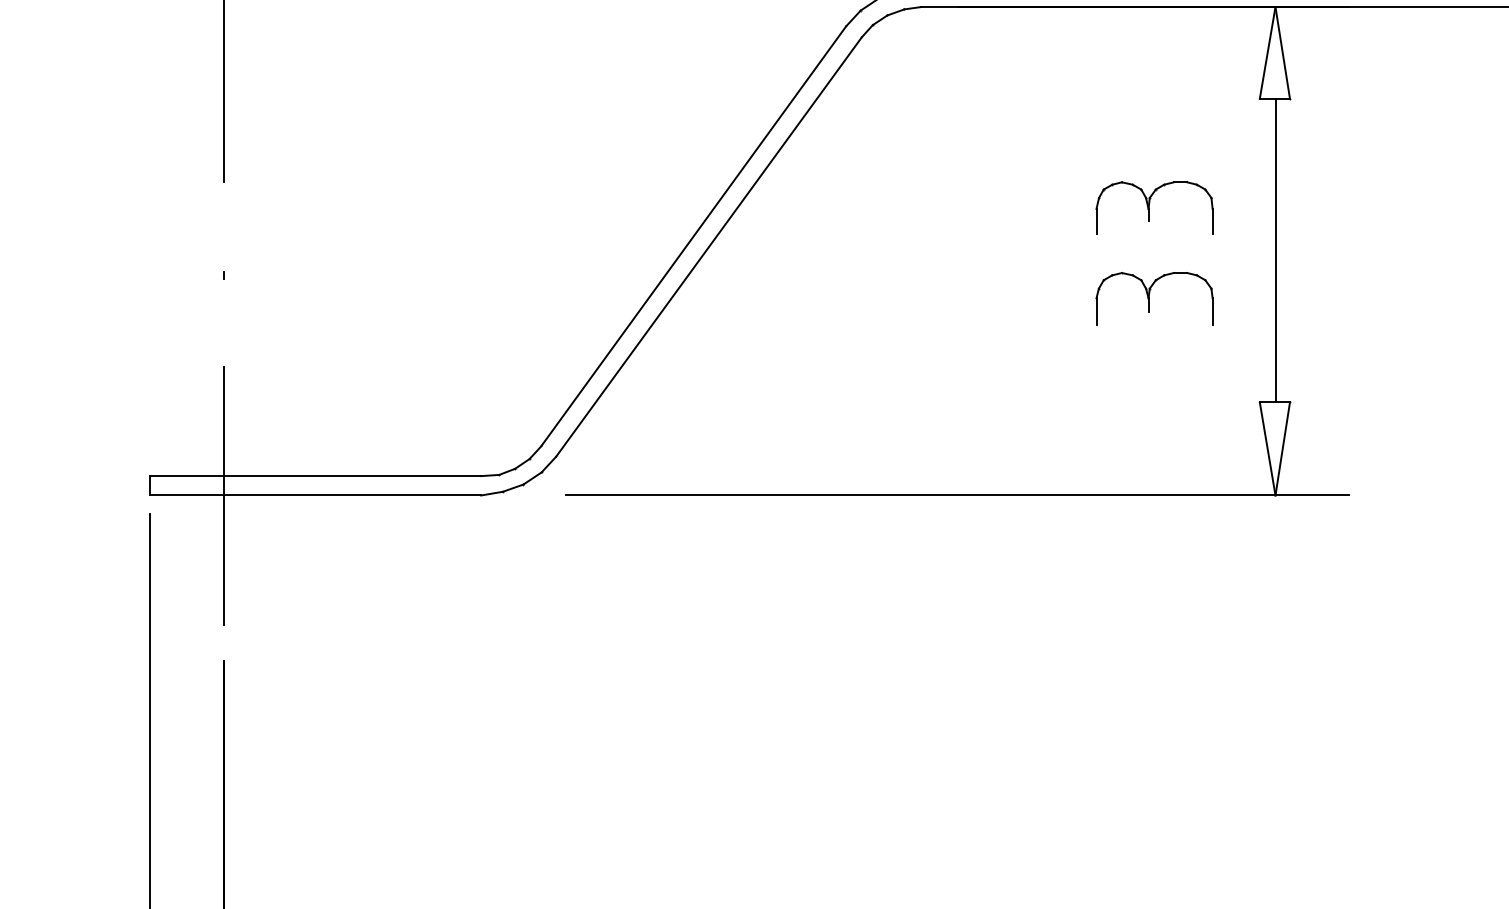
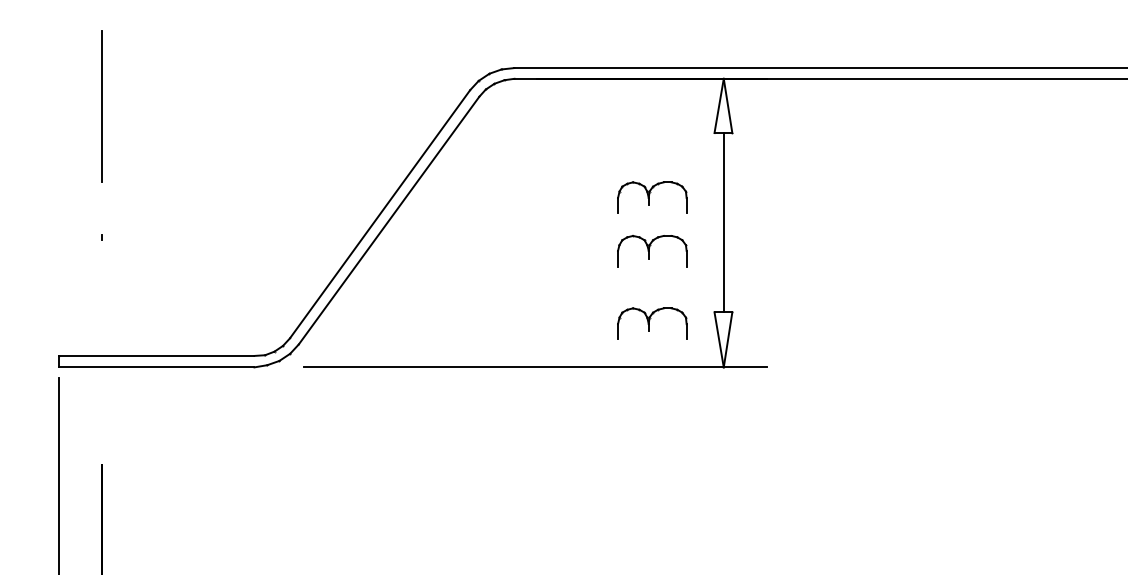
part: (1154, 421) -> (652, 323), added
line: (223, 495) -> (102, 367), removed

